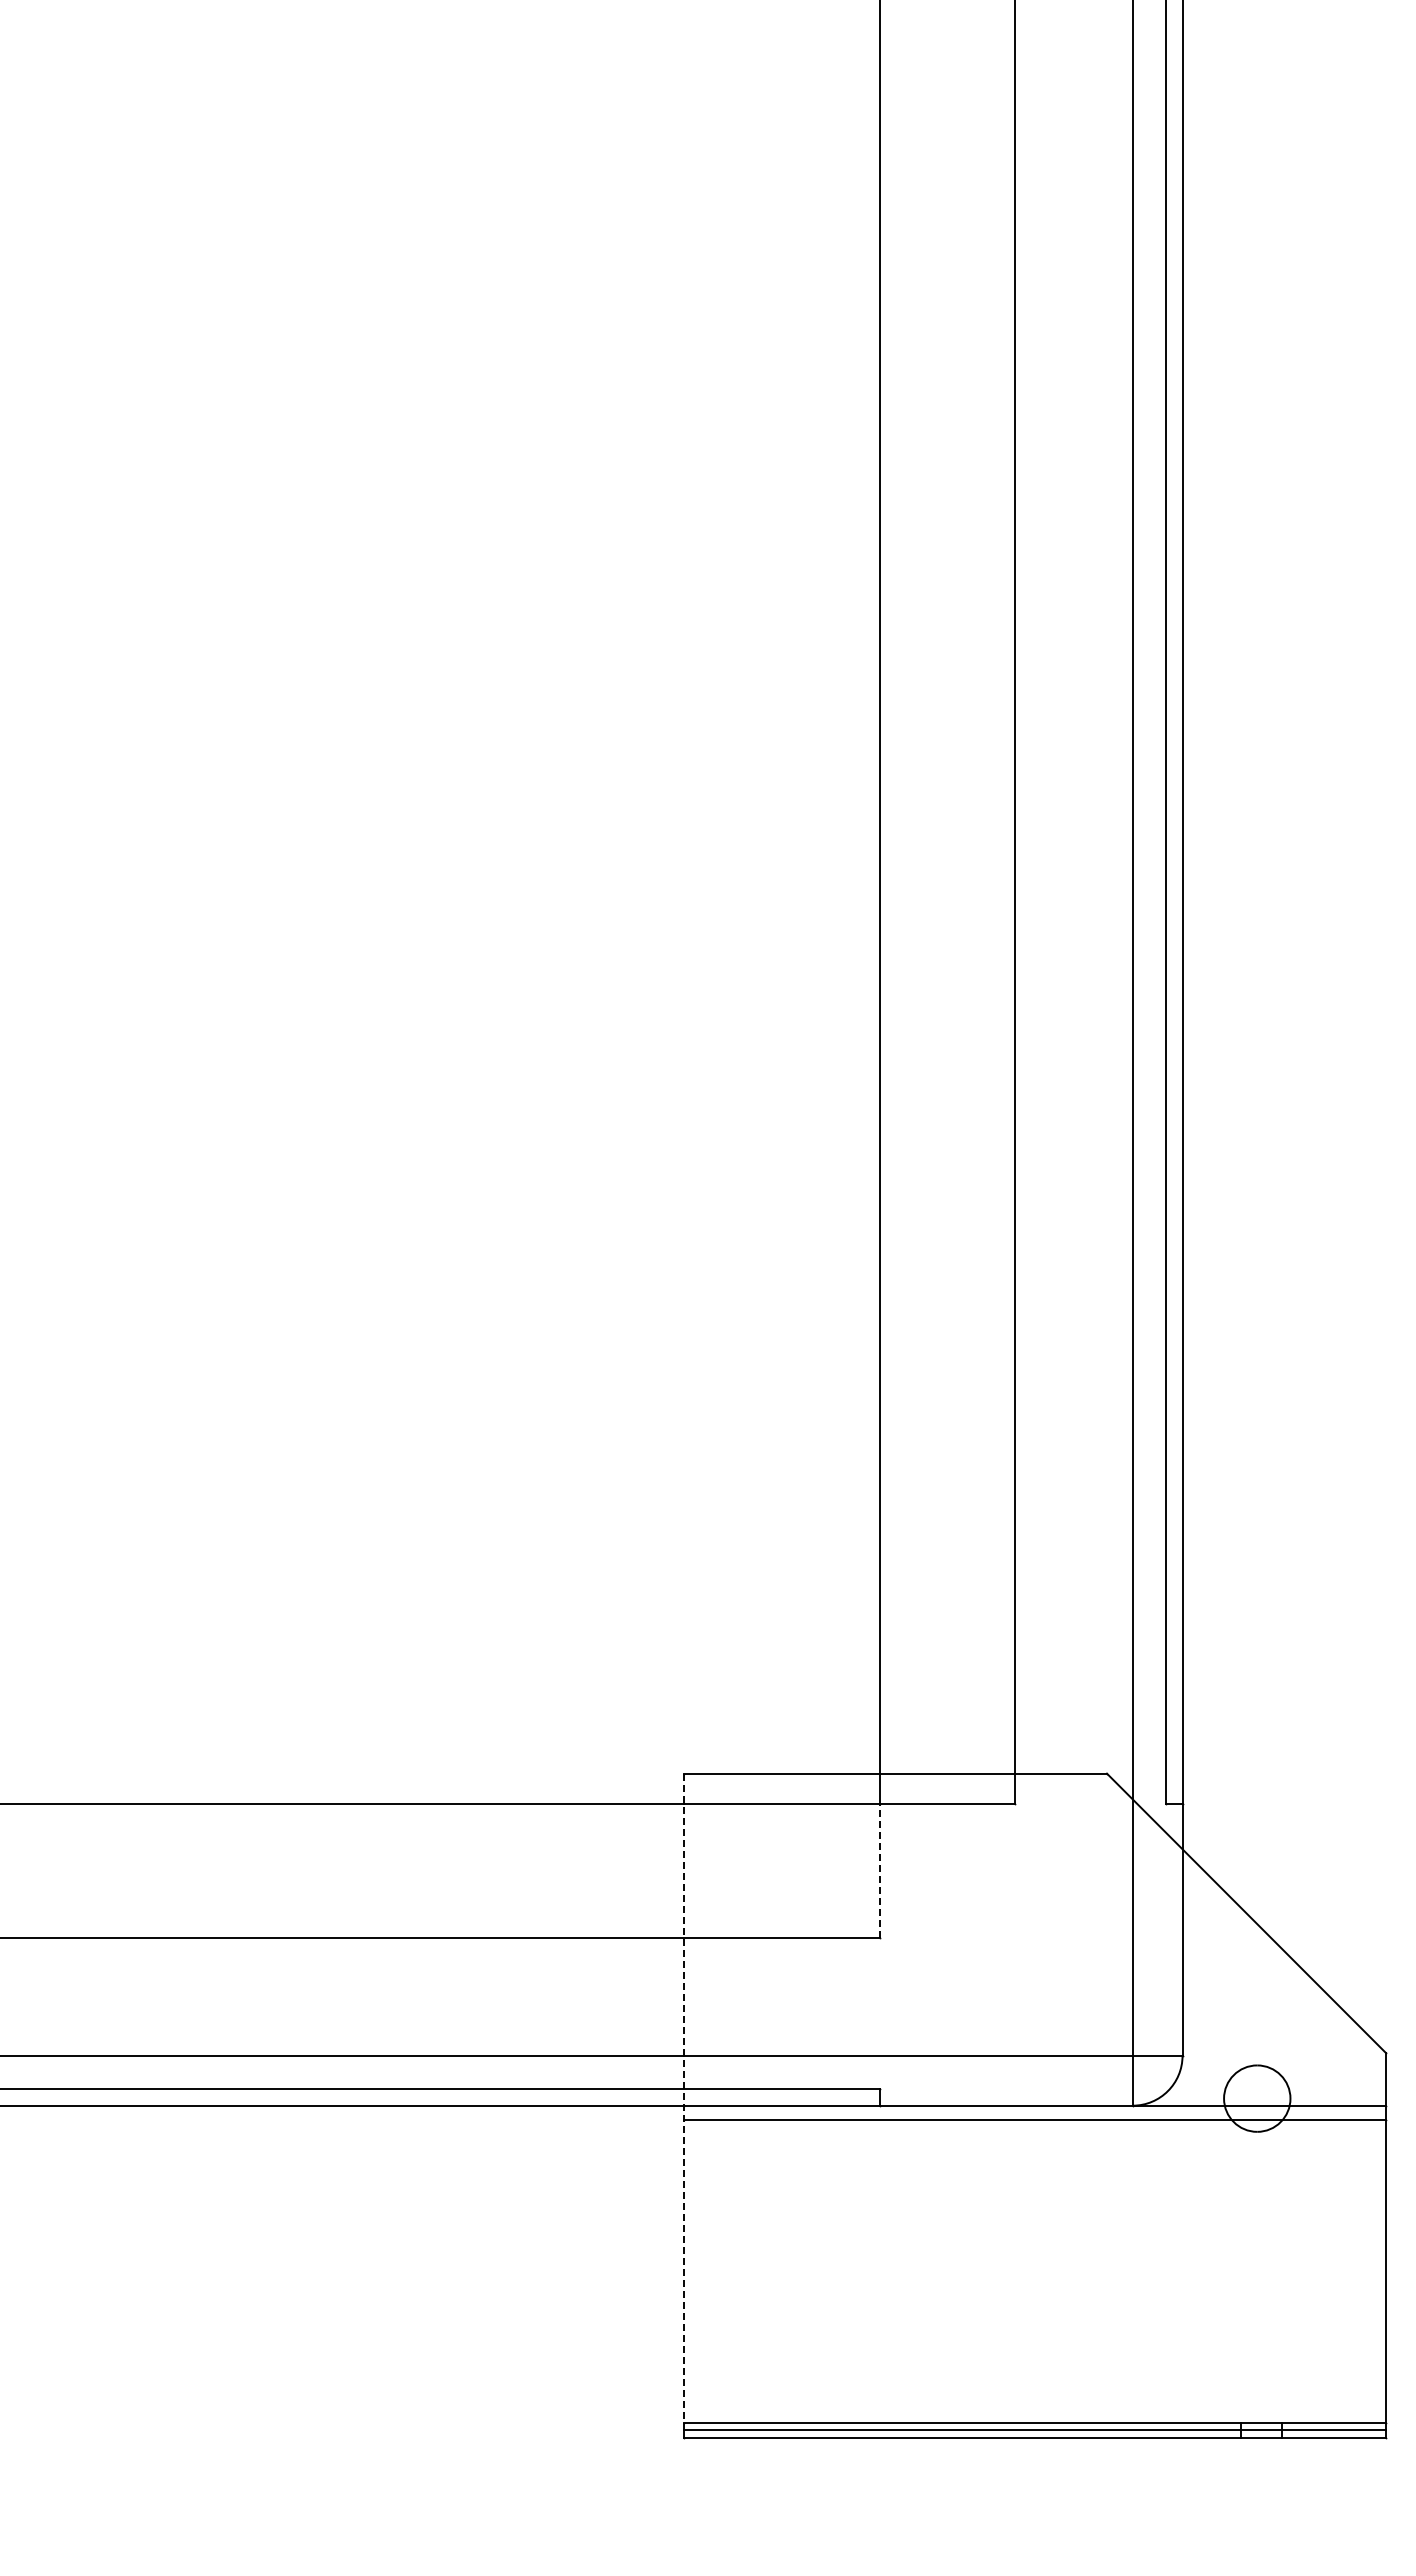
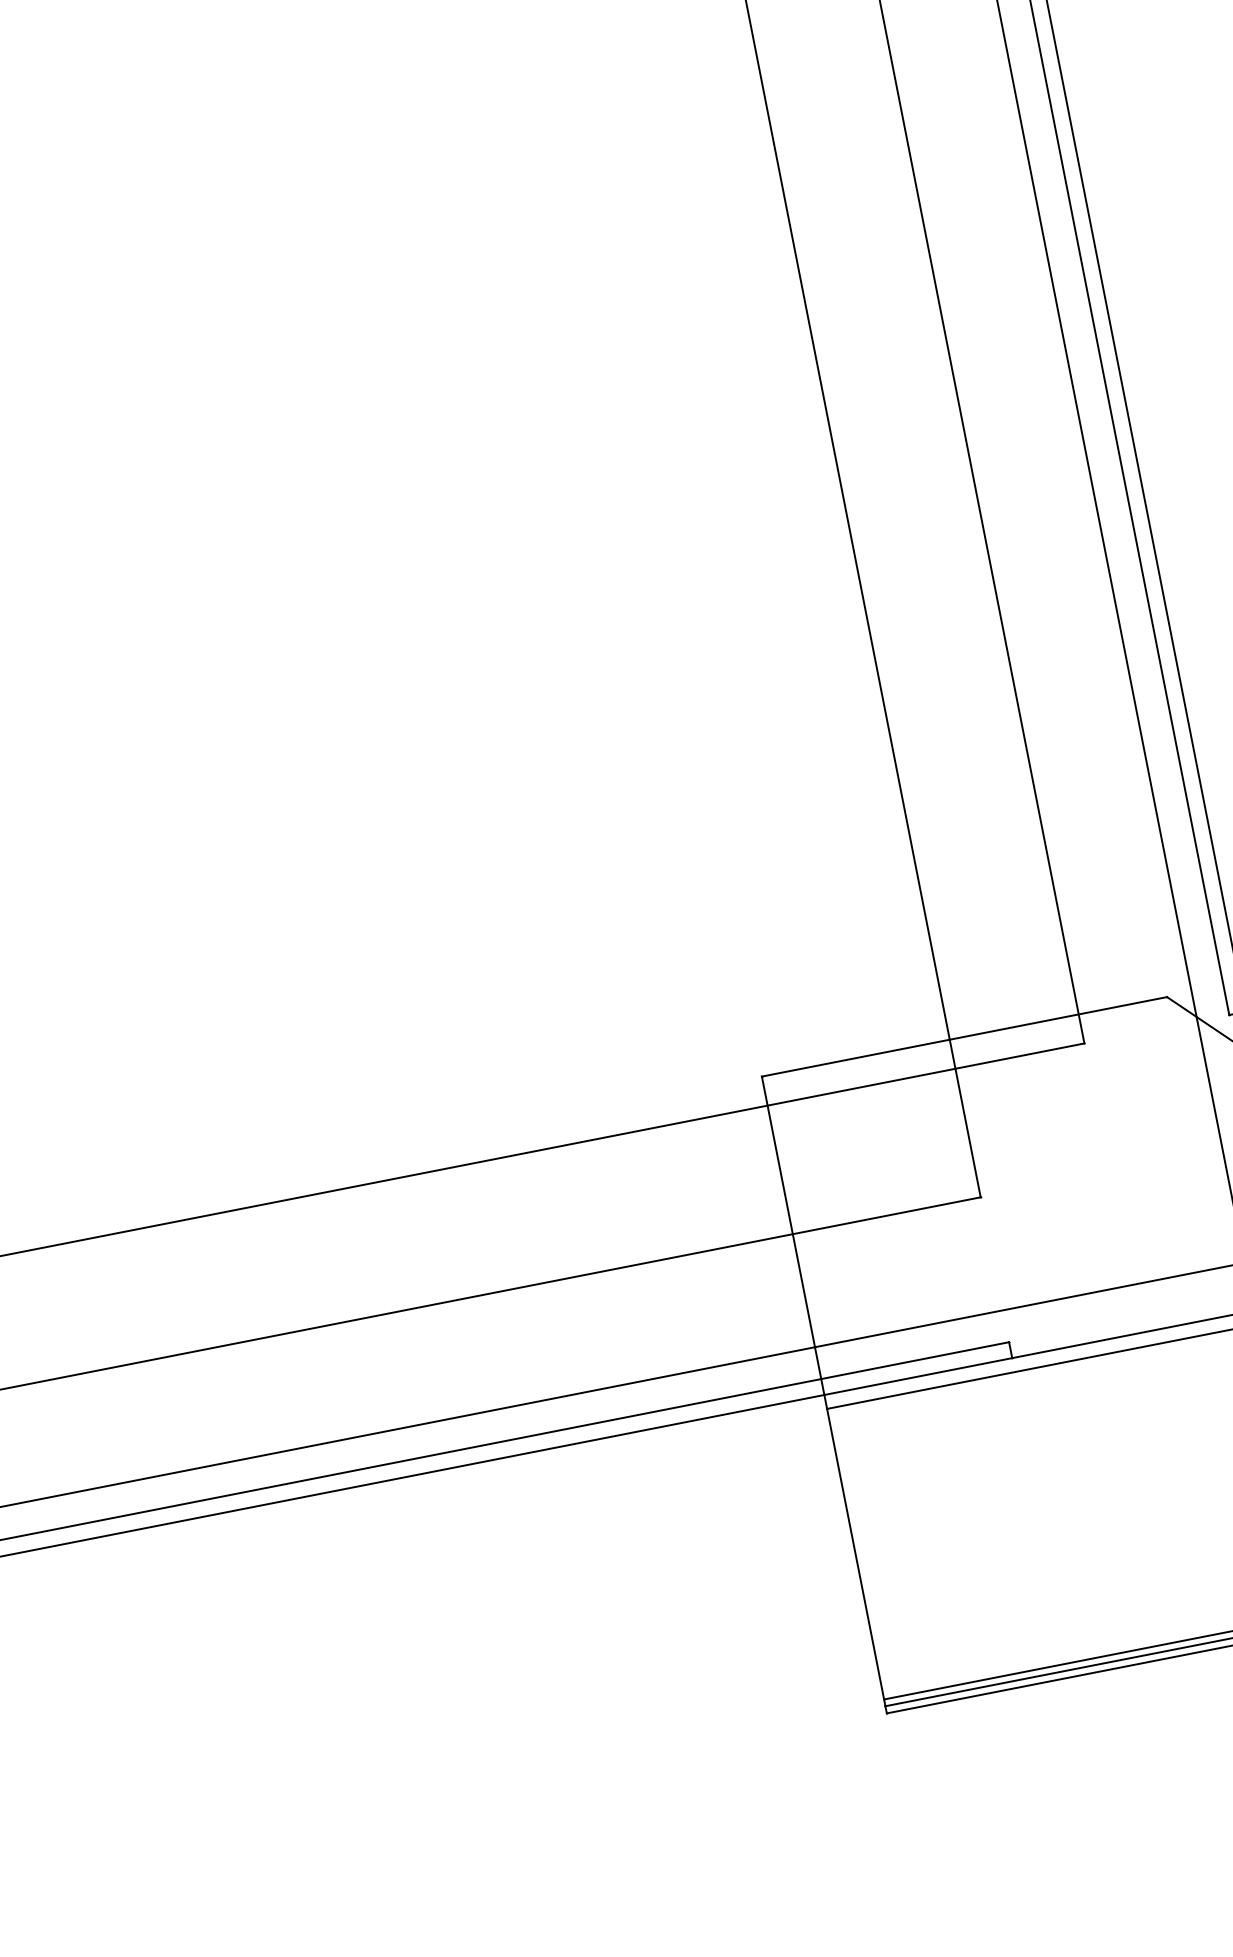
line: (880, 1870) -> (968, 1132), dashed -> solid
line: (684, 2102) -> (823, 1391), dashed -> solid

